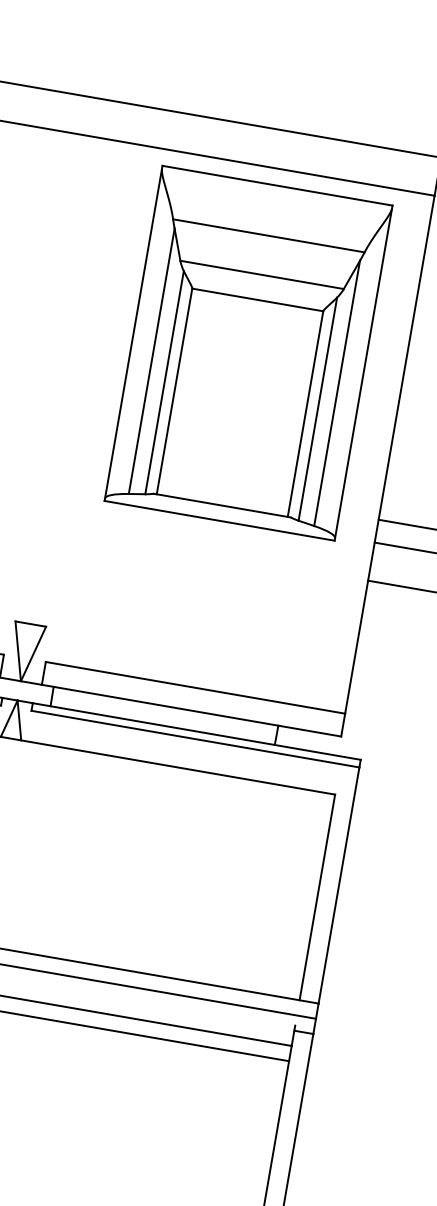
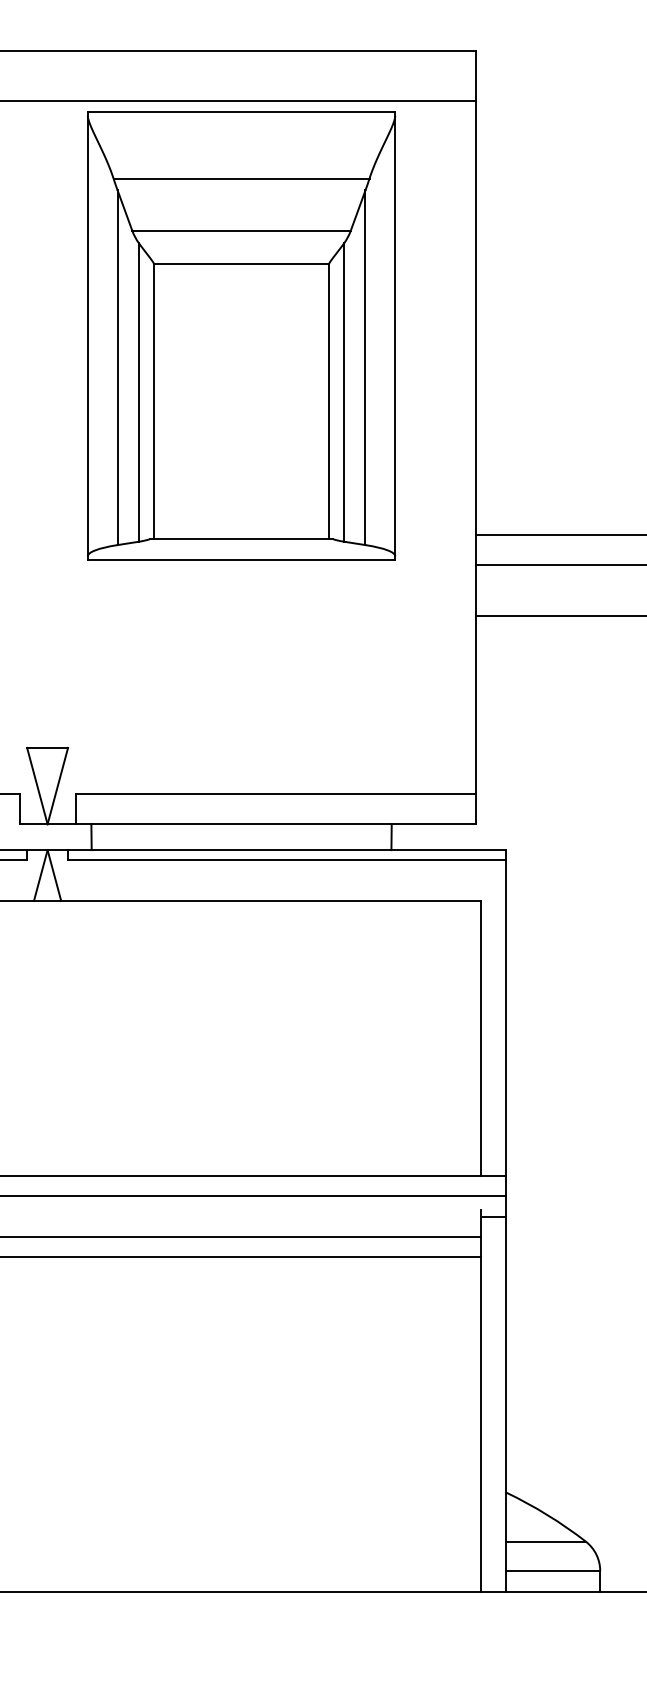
part: (248, 353) -> (241, 335), moved

